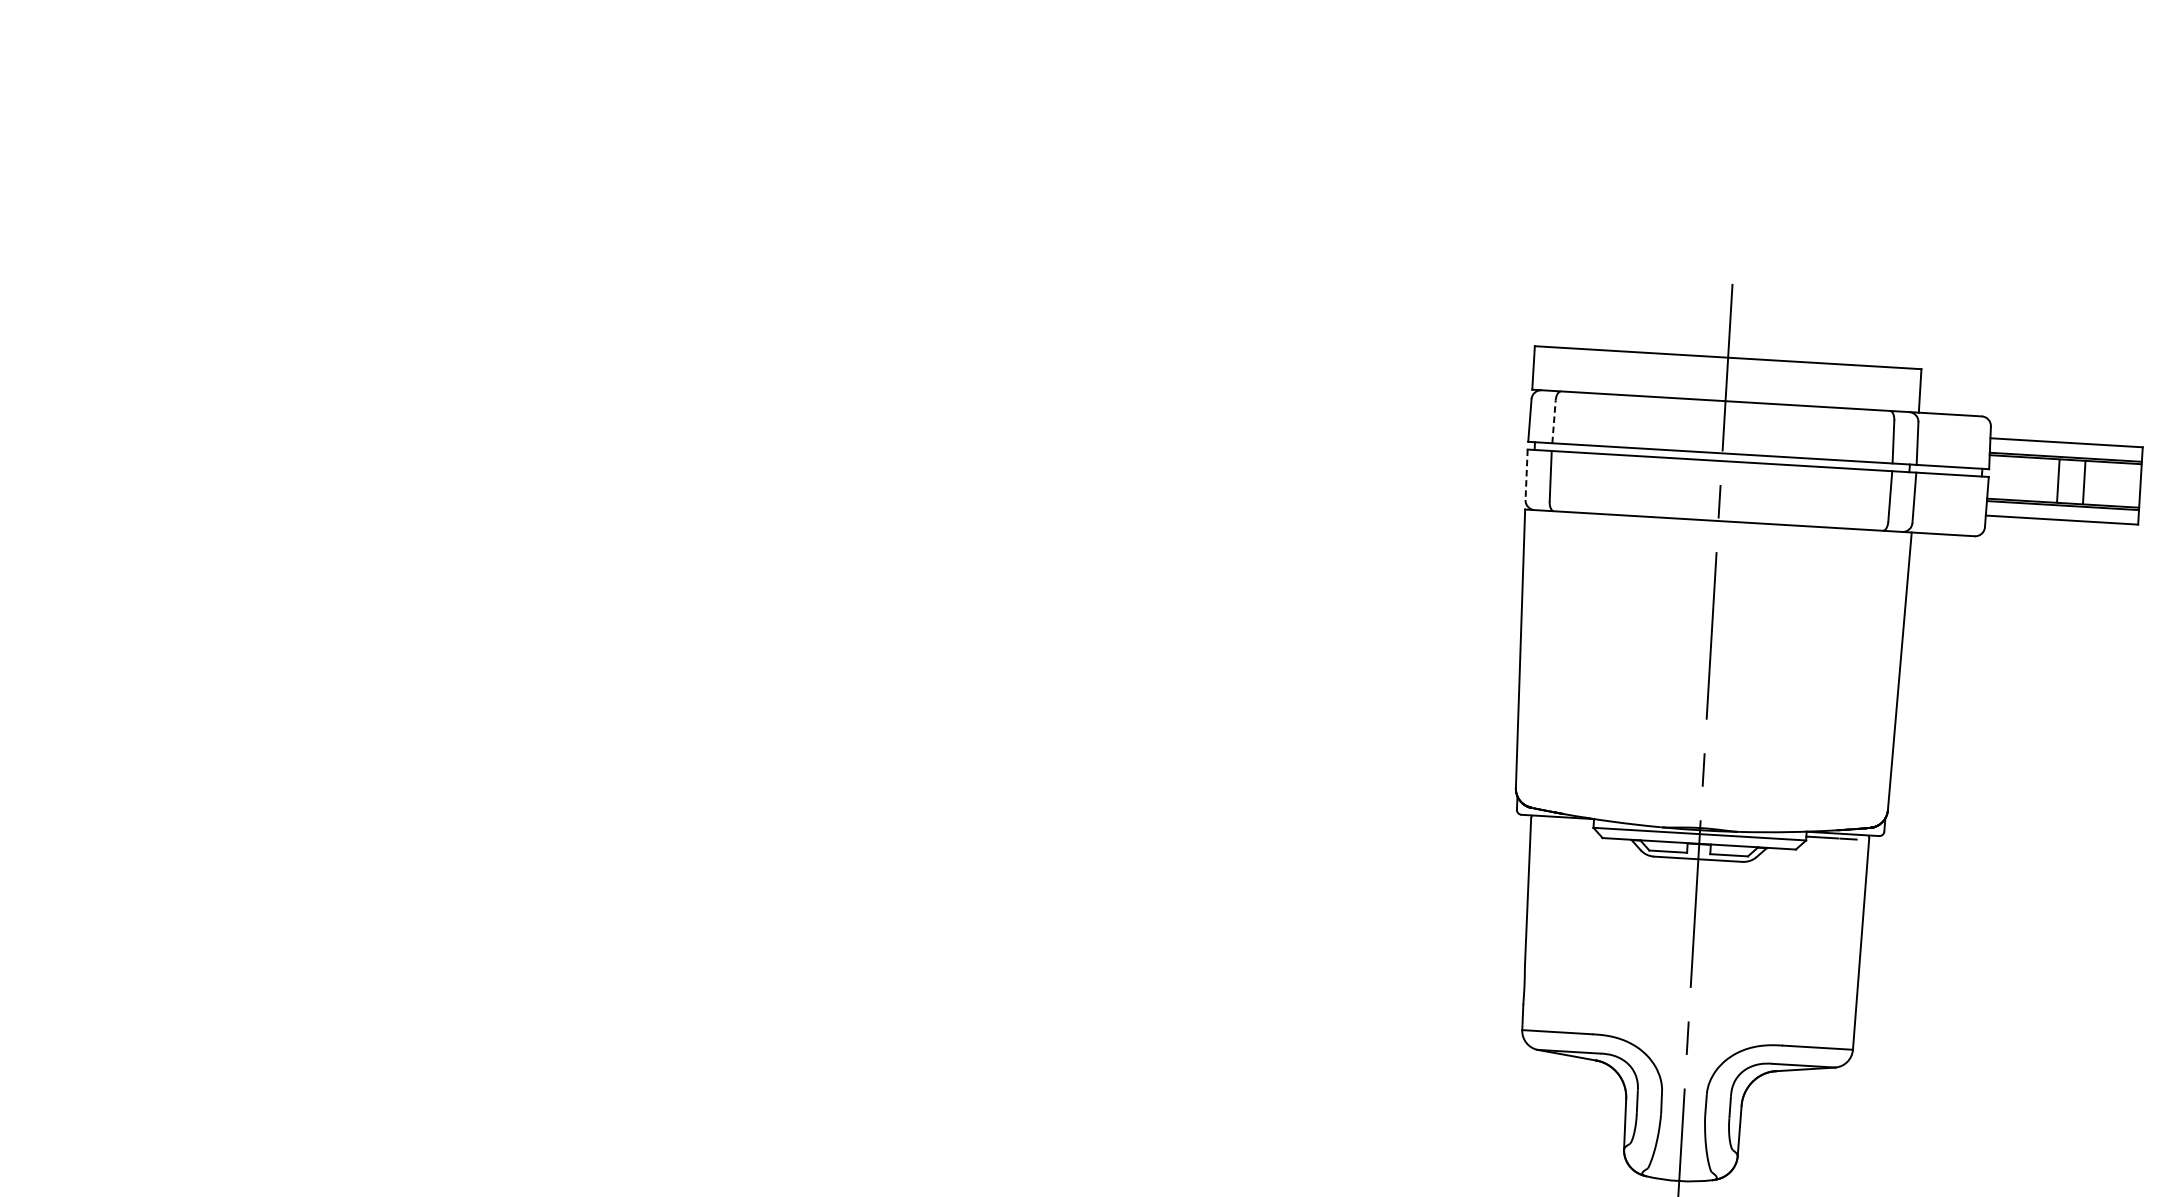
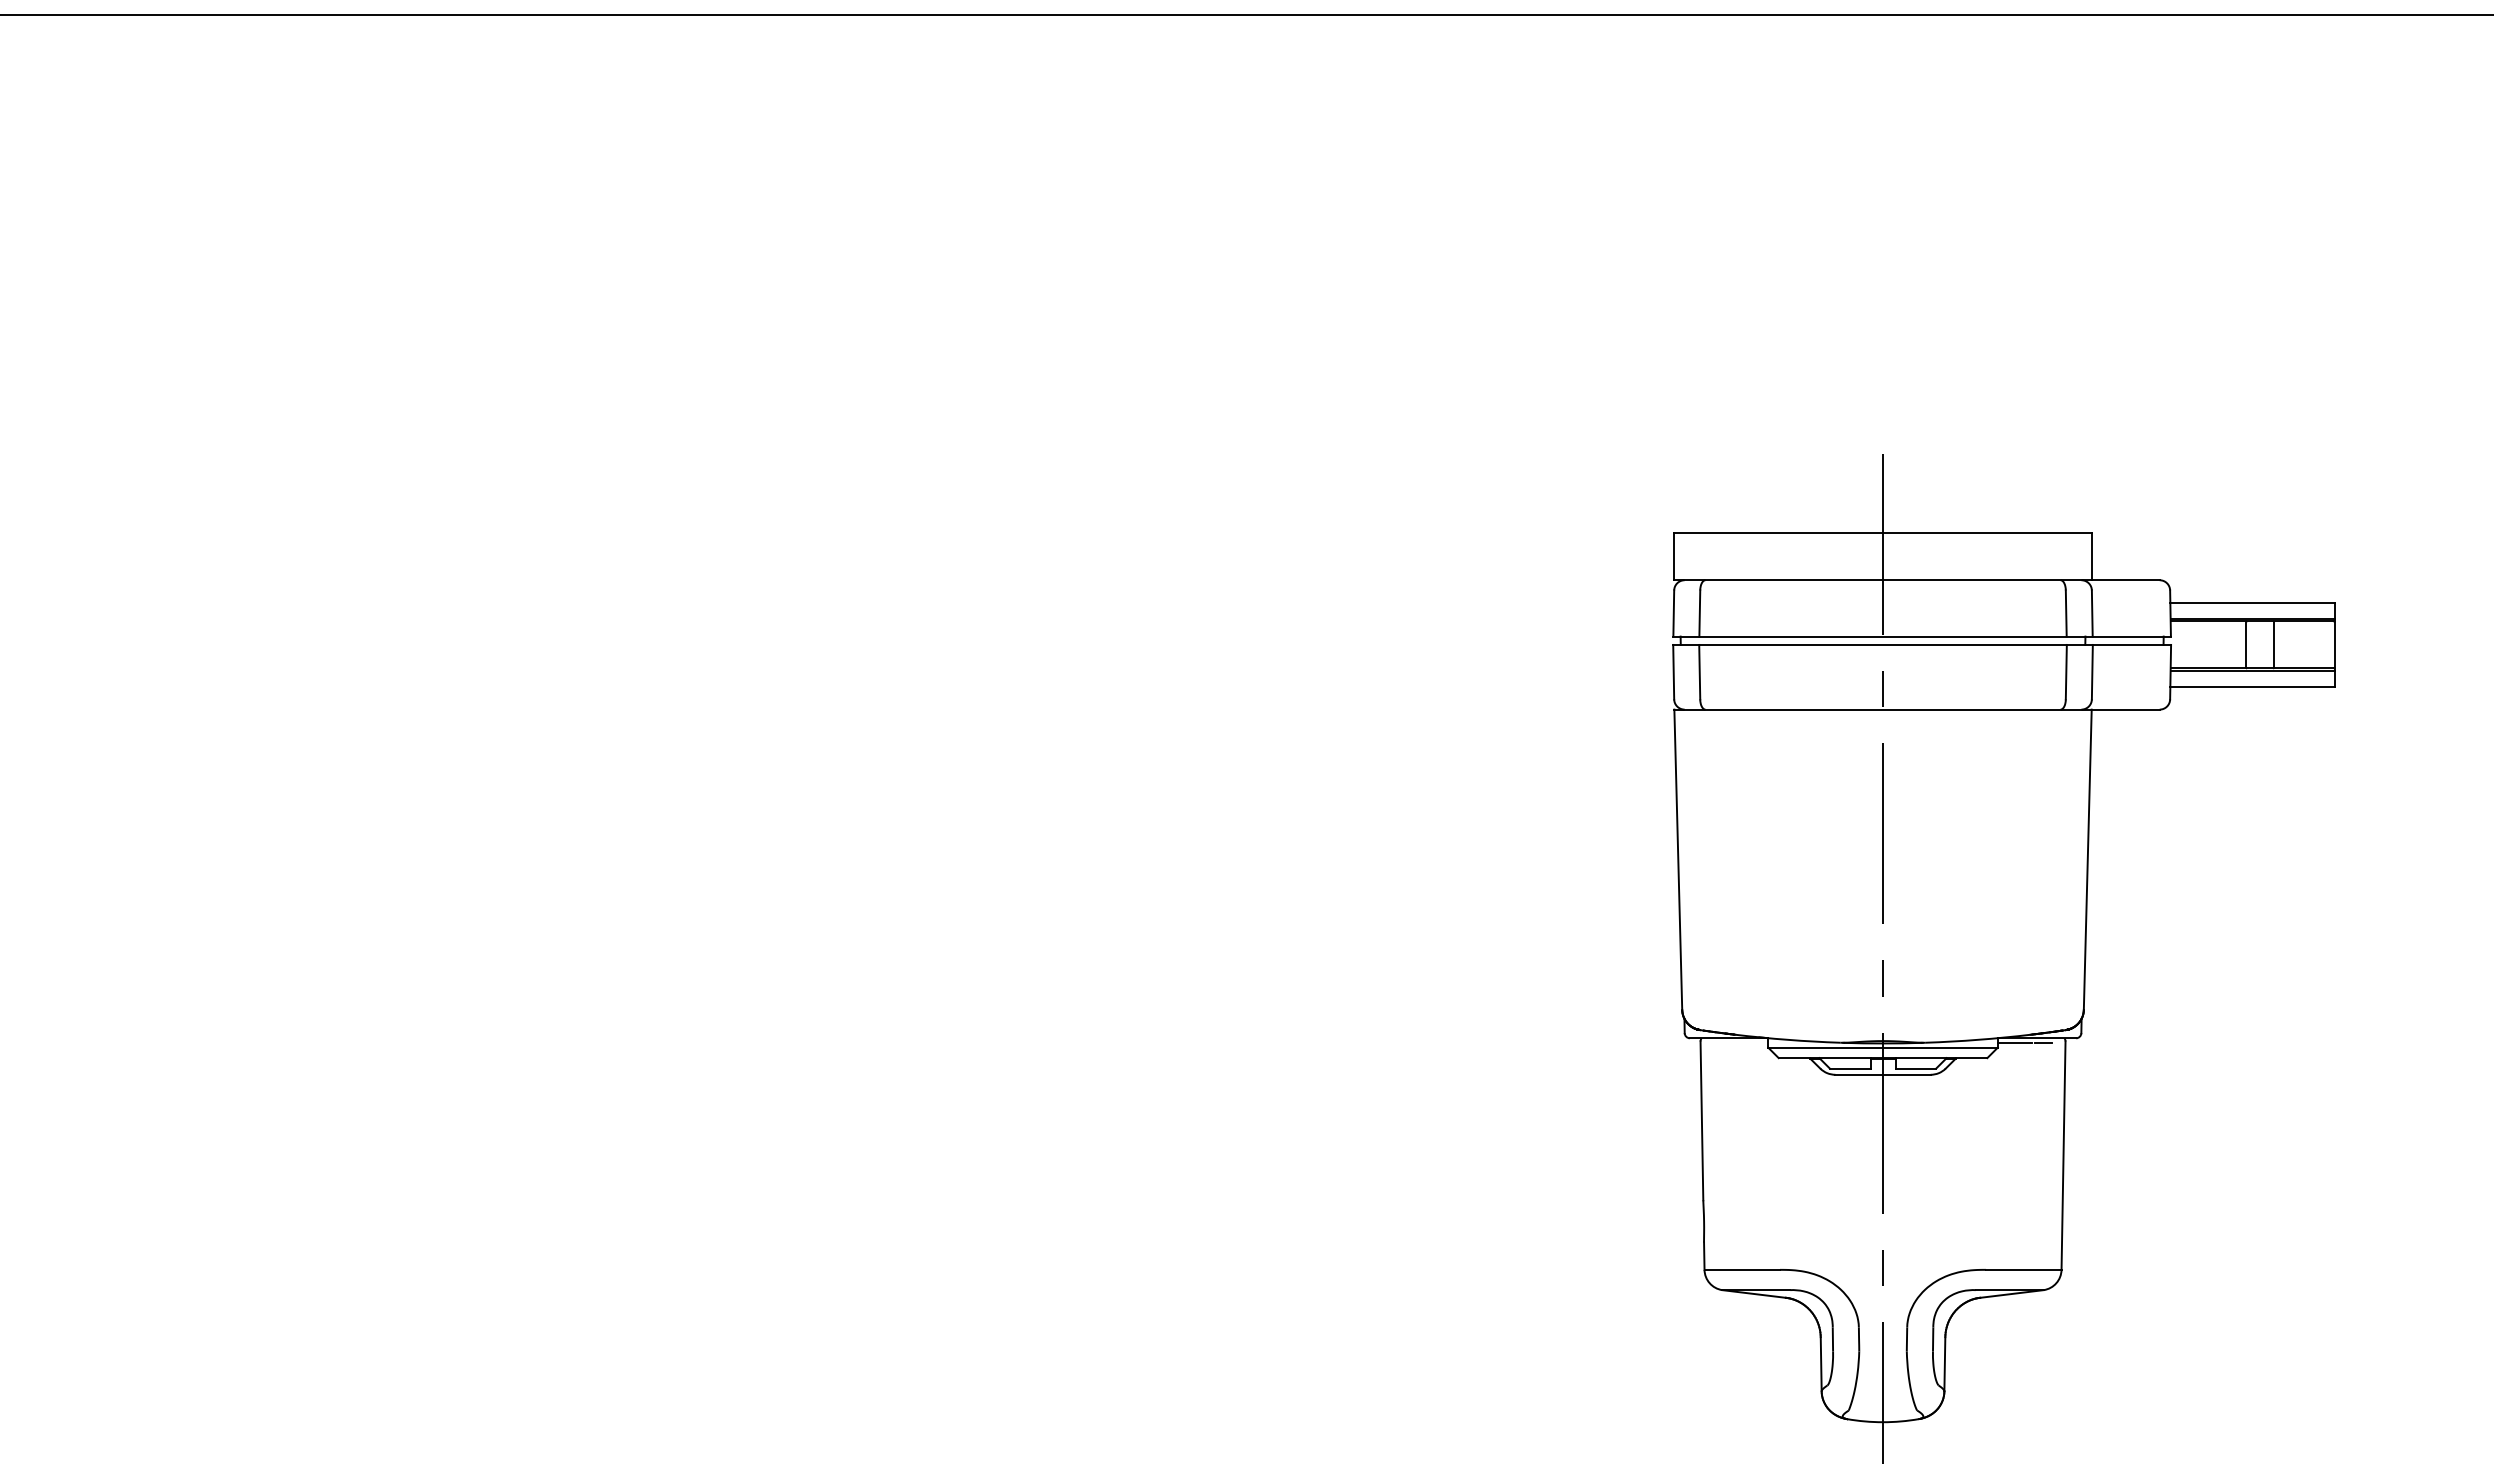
line: (1553, 421) -> (1699, 613), dashed -> solid
line: (1526, 475) -> (1673, 672), dashed -> solid

